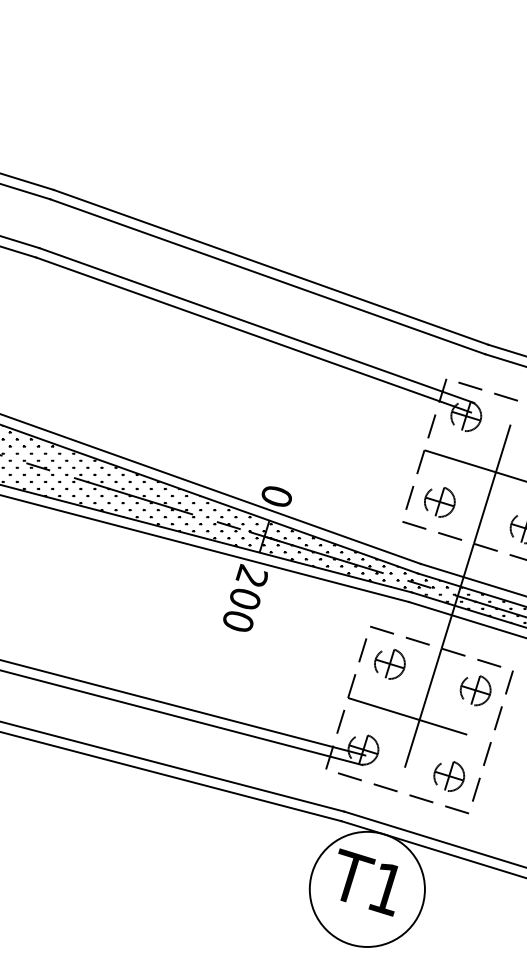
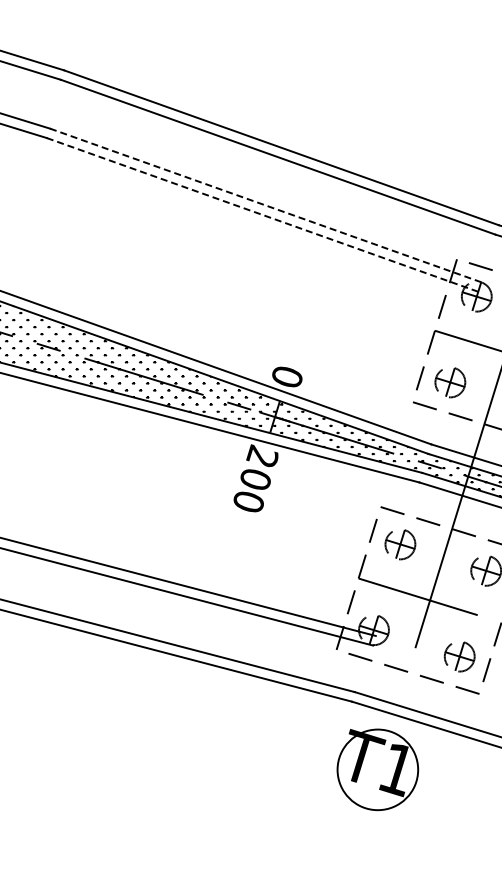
line: (256, 325) -> (266, 205), solid -> dashed
line: (253, 335) -> (263, 215), solid -> dashed
circle: (366, 888) -> (376, 768), size x0.7

